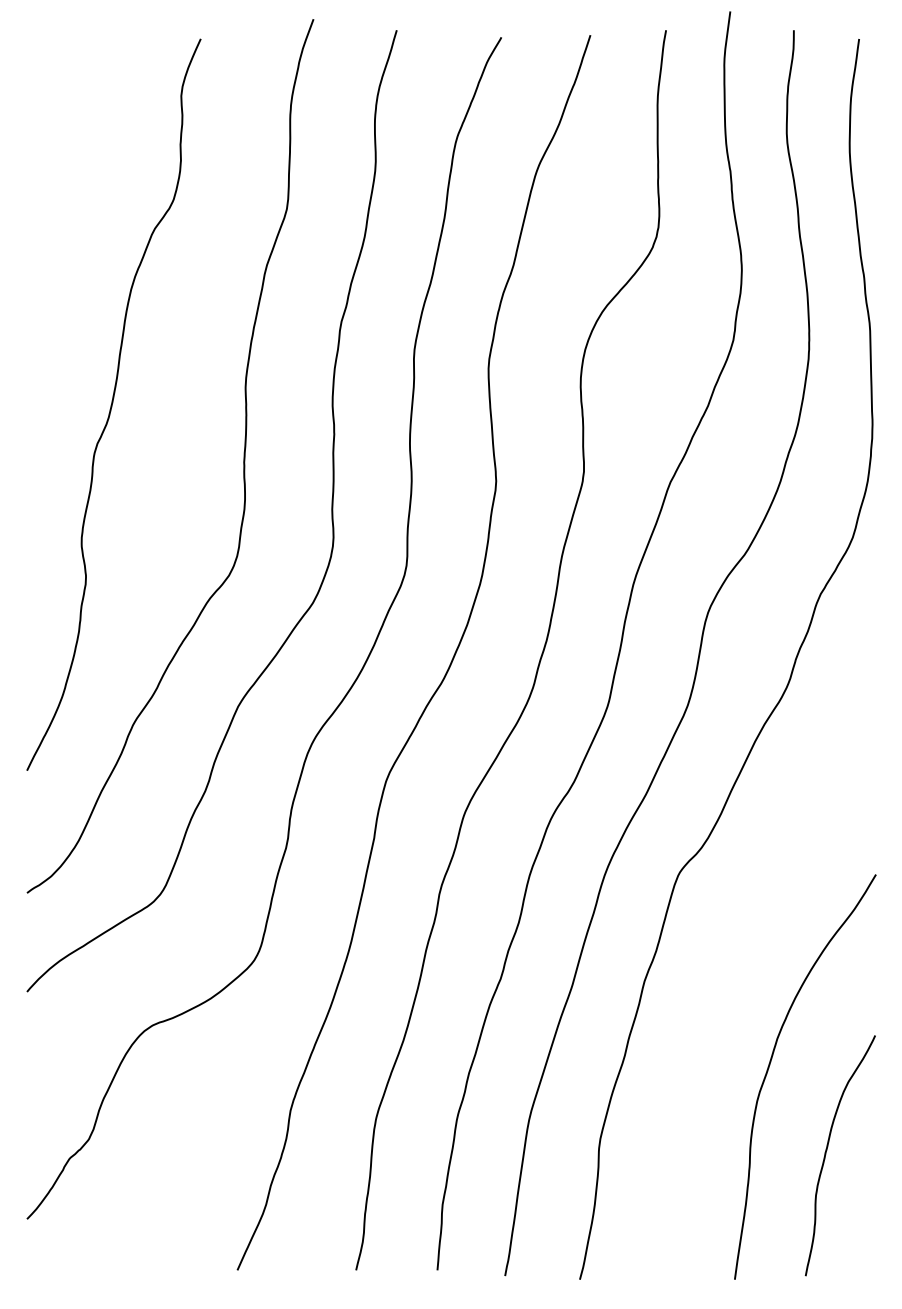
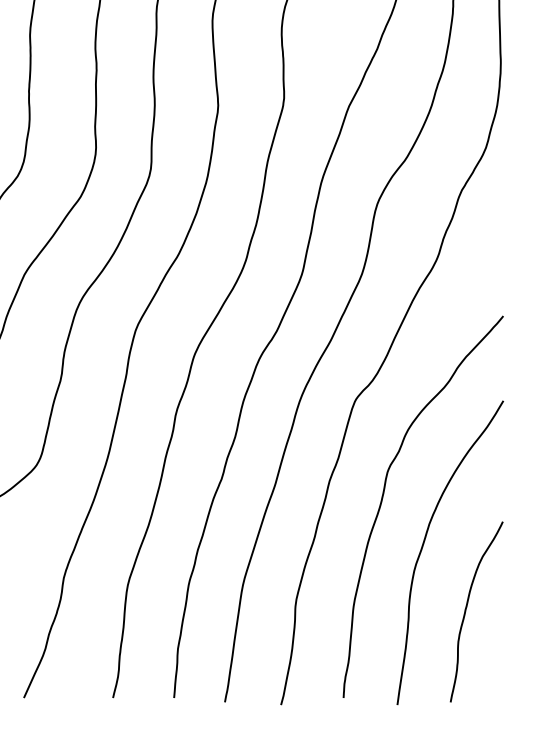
curve: (715, 1006) -> (382, 499), added

